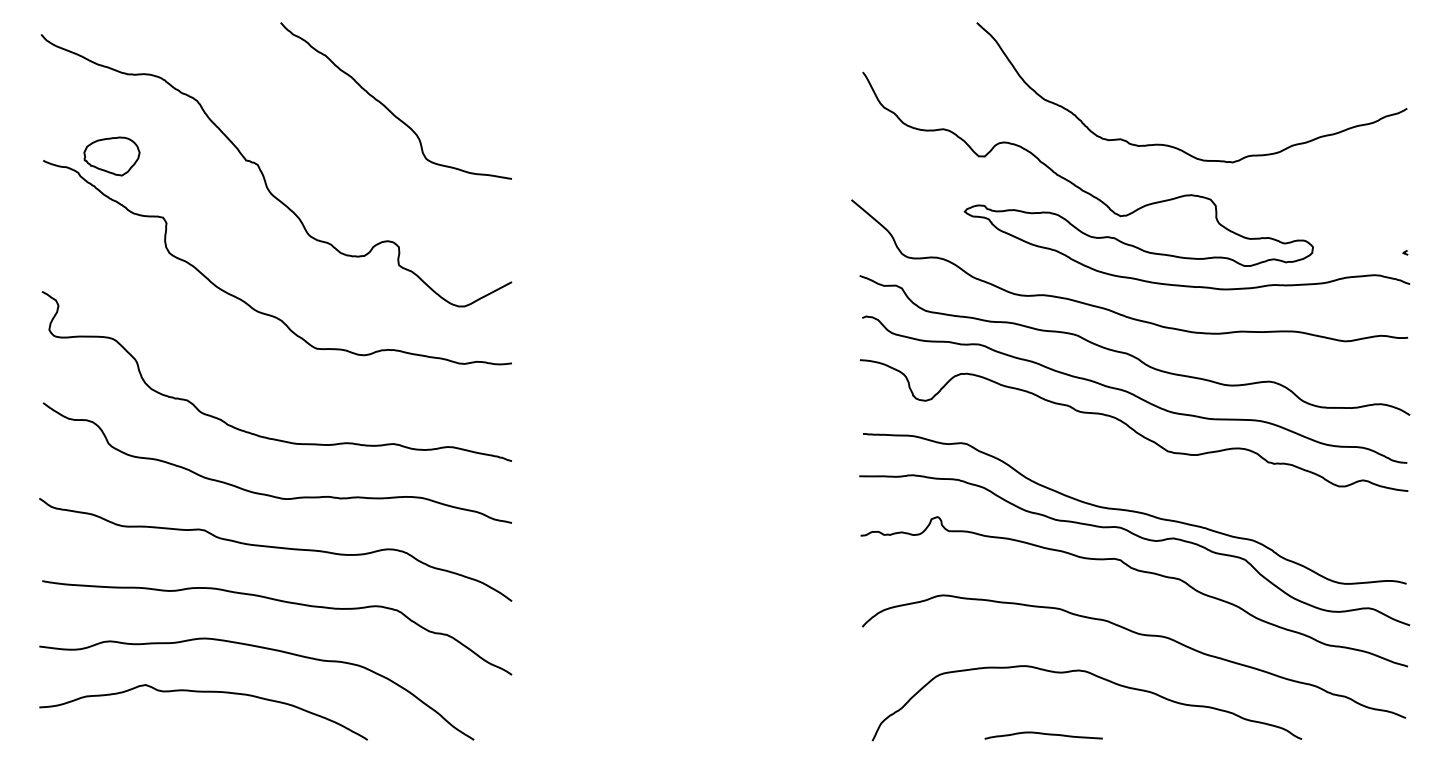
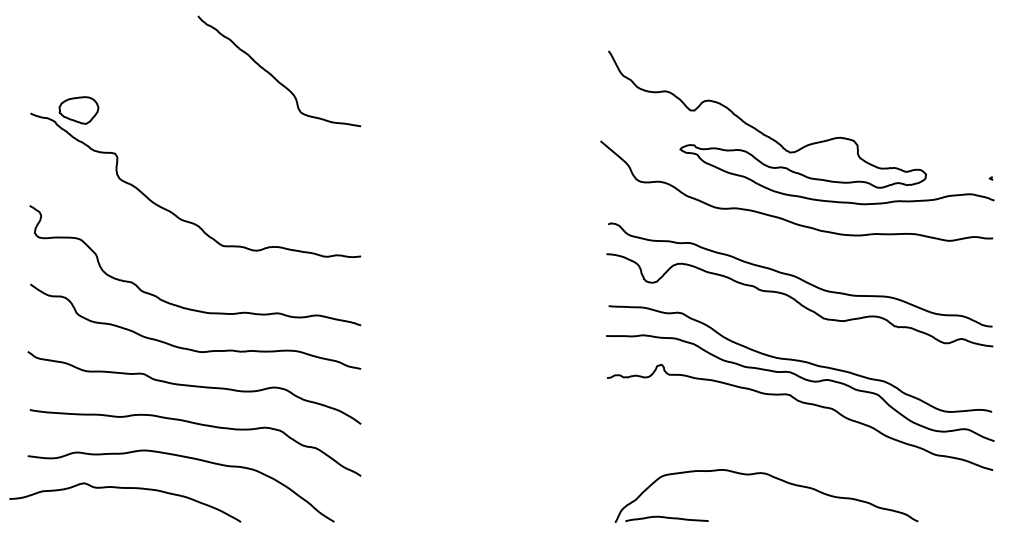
curve: (1174, 146) -> (828, 103), removed
curve: (264, 175) -> (186, 123), removed
curve: (1129, 353) -> (796, 249), removed
curve: (1140, 635) -> (804, 448), removed
curve: (203, 692) -> (125, 488), moved
curve: (1043, 734) -> (666, 518), moved

